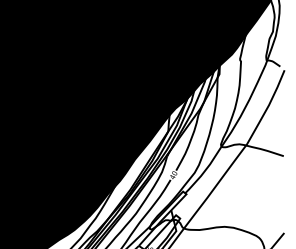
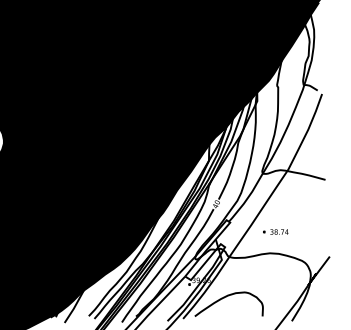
part: (231, 205) -> (275, 231), added

